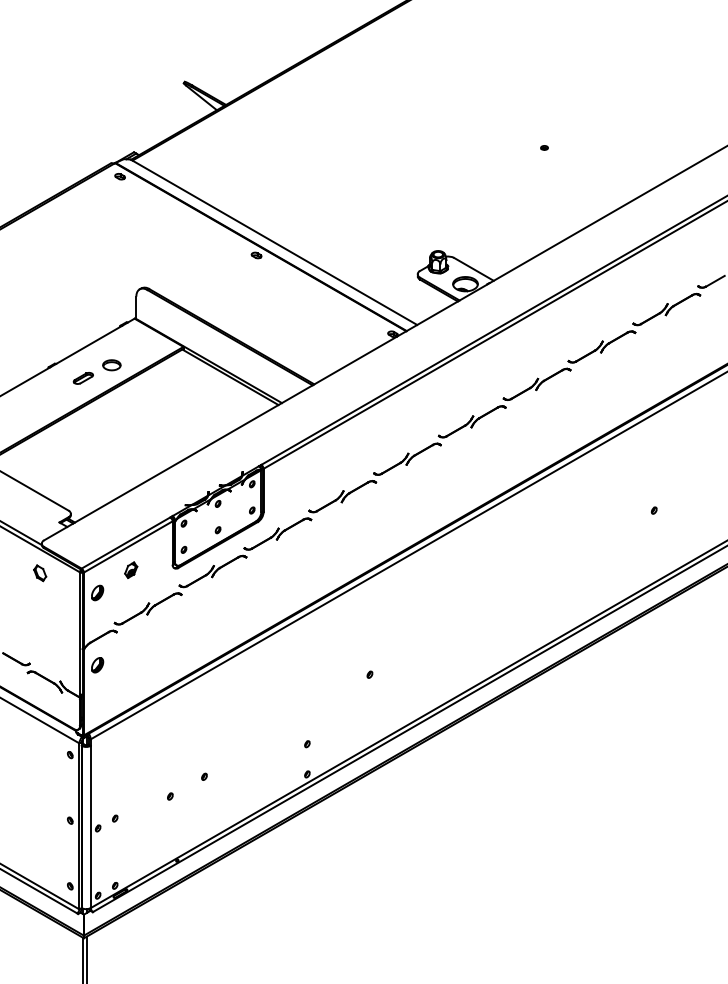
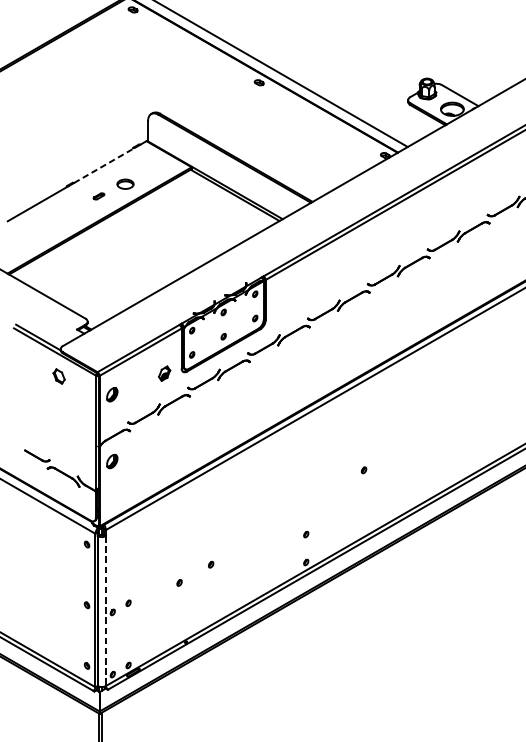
line: (89, 344) -> (104, 165), solid -> dashed
part: (82, 378) -> (98, 196), size x0.6
part: (131, 569) -> (164, 373), moved
line: (90, 827) -> (105, 611), solid -> dashed

